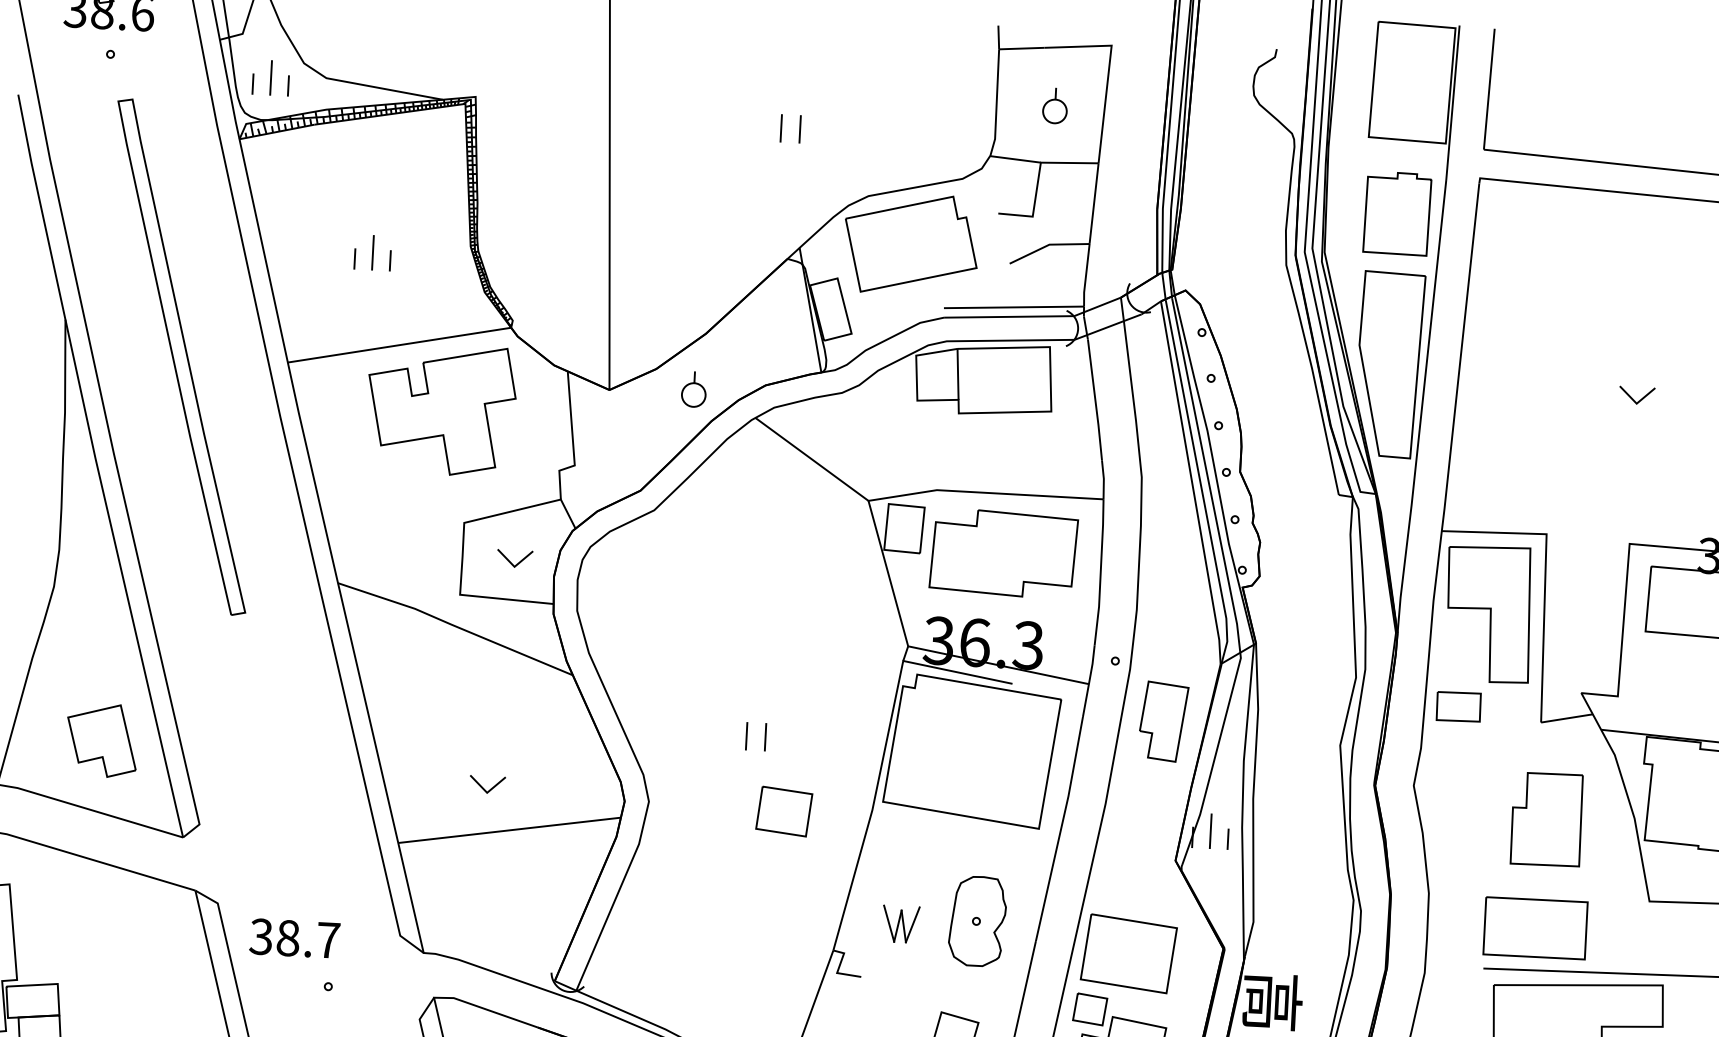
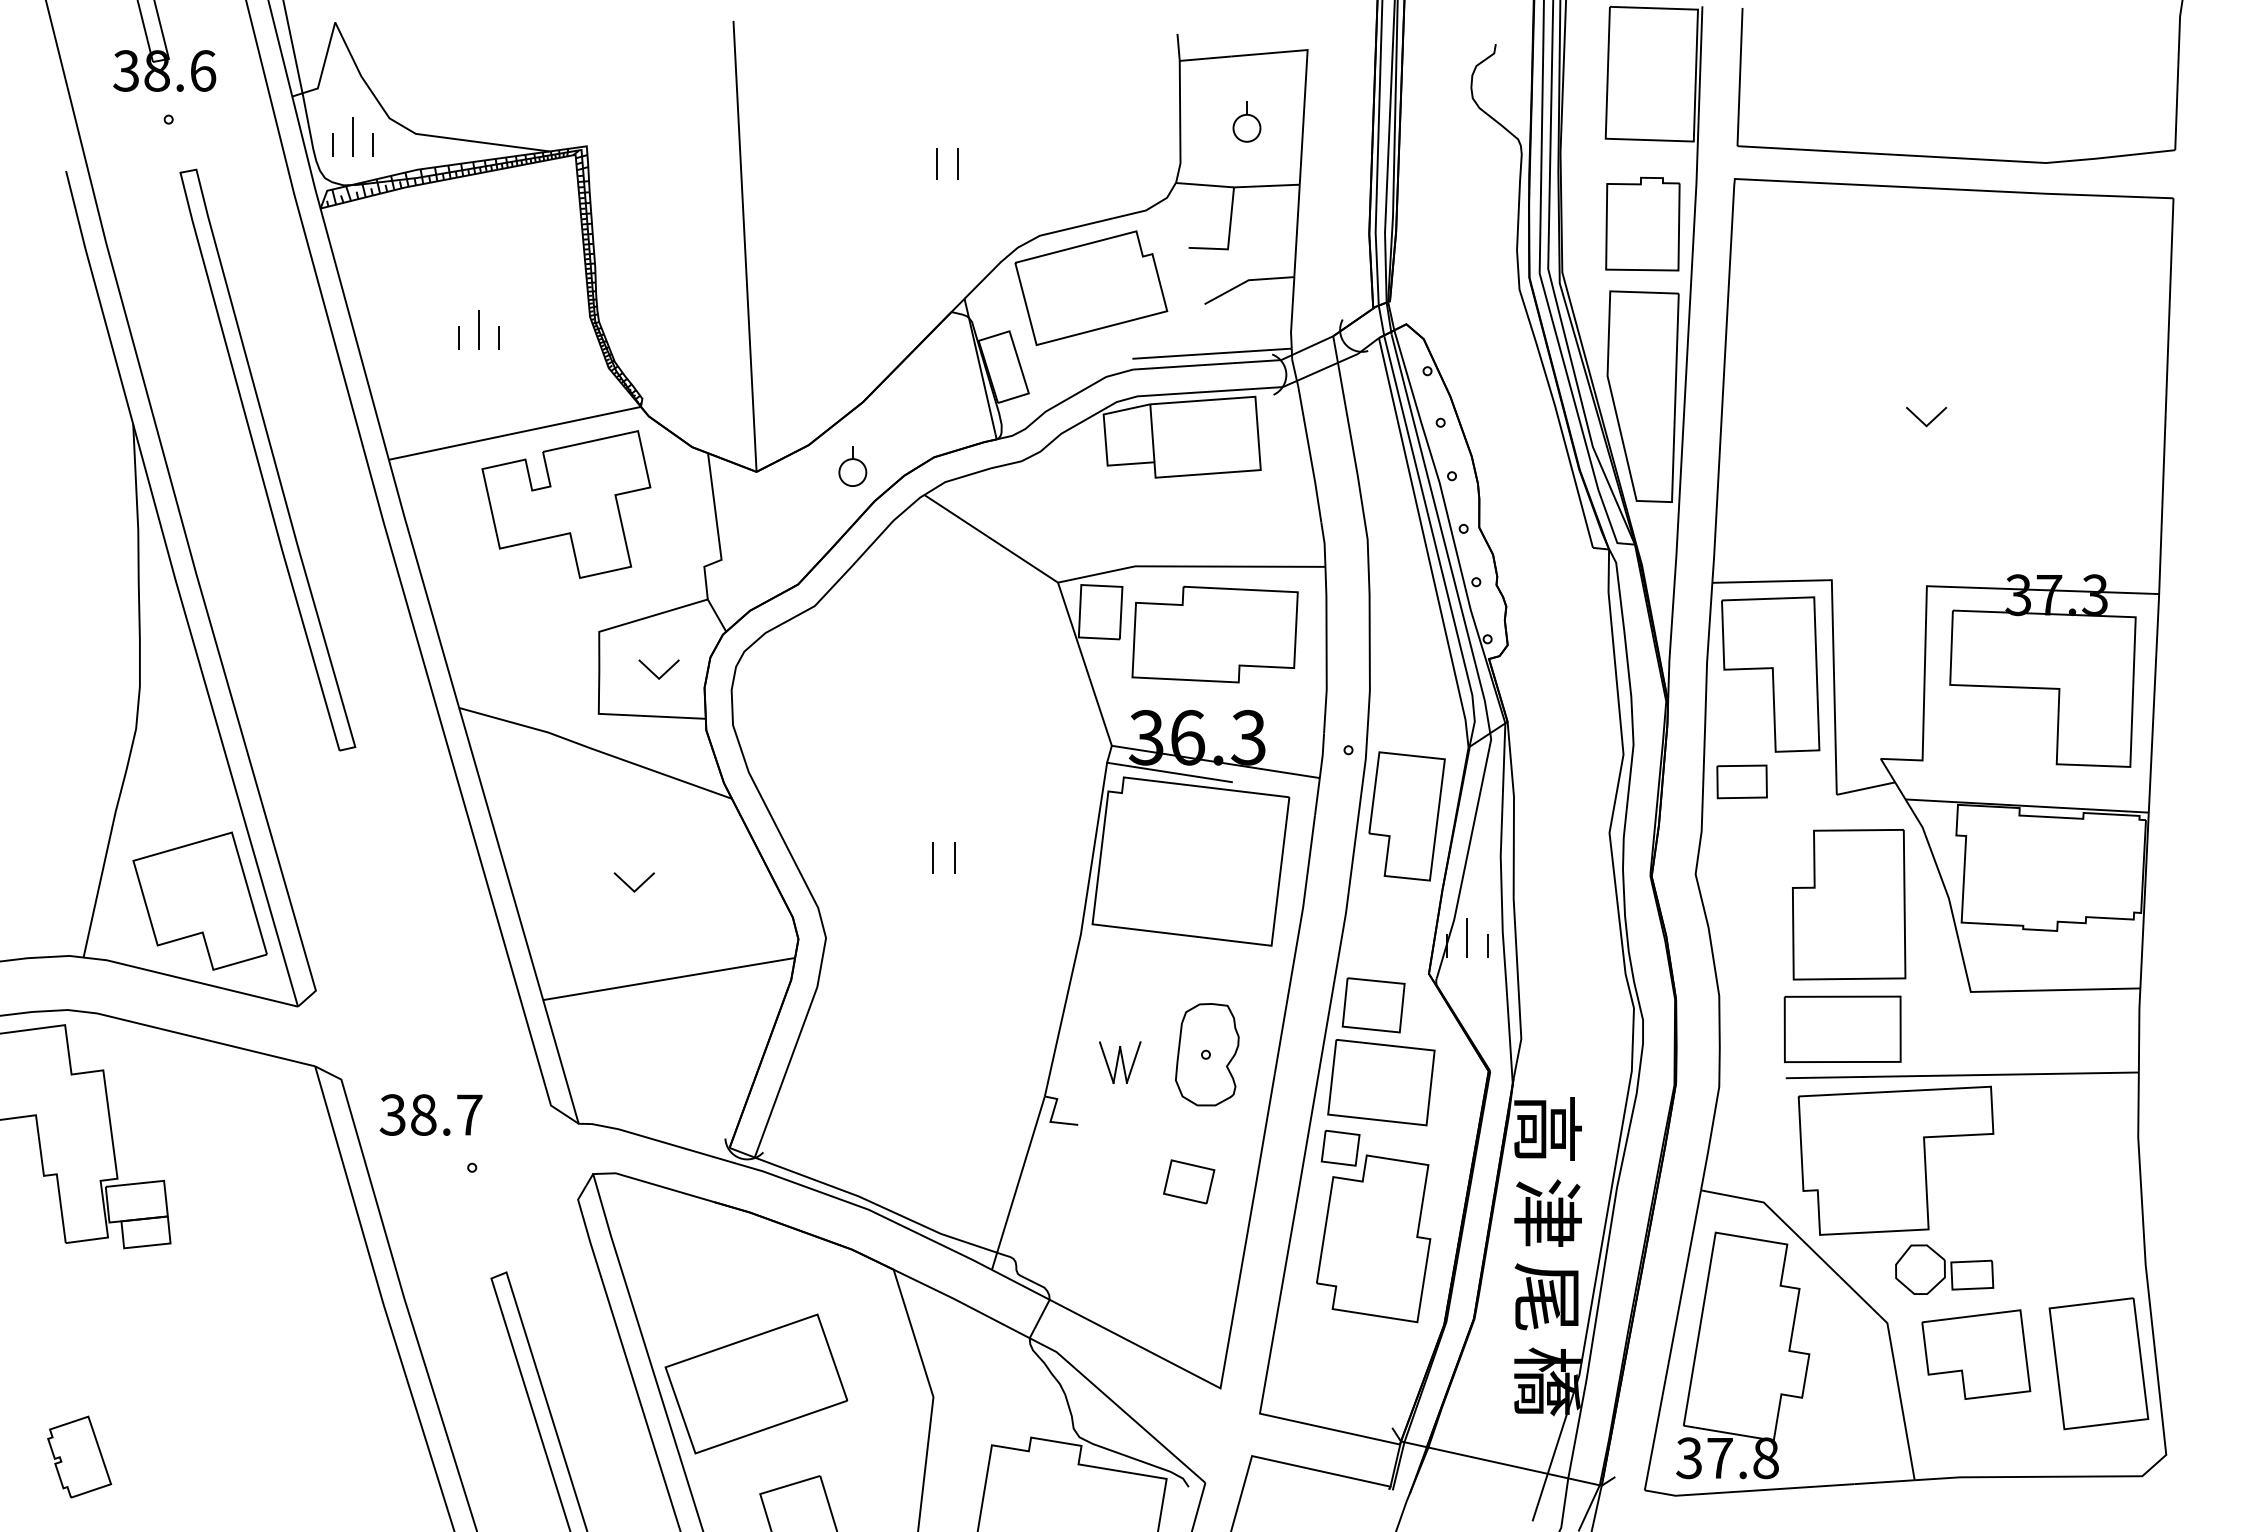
part: (1163, 721) -> (1406, 816), size x1.43
part: (101, 739) -> (199, 900), size x1.67
part: (486, 784) -> (633, 882), moved
part: (784, 811) -> (1373, 1005), moved
part: (1547, 819) -> (1849, 904), size x1.43

